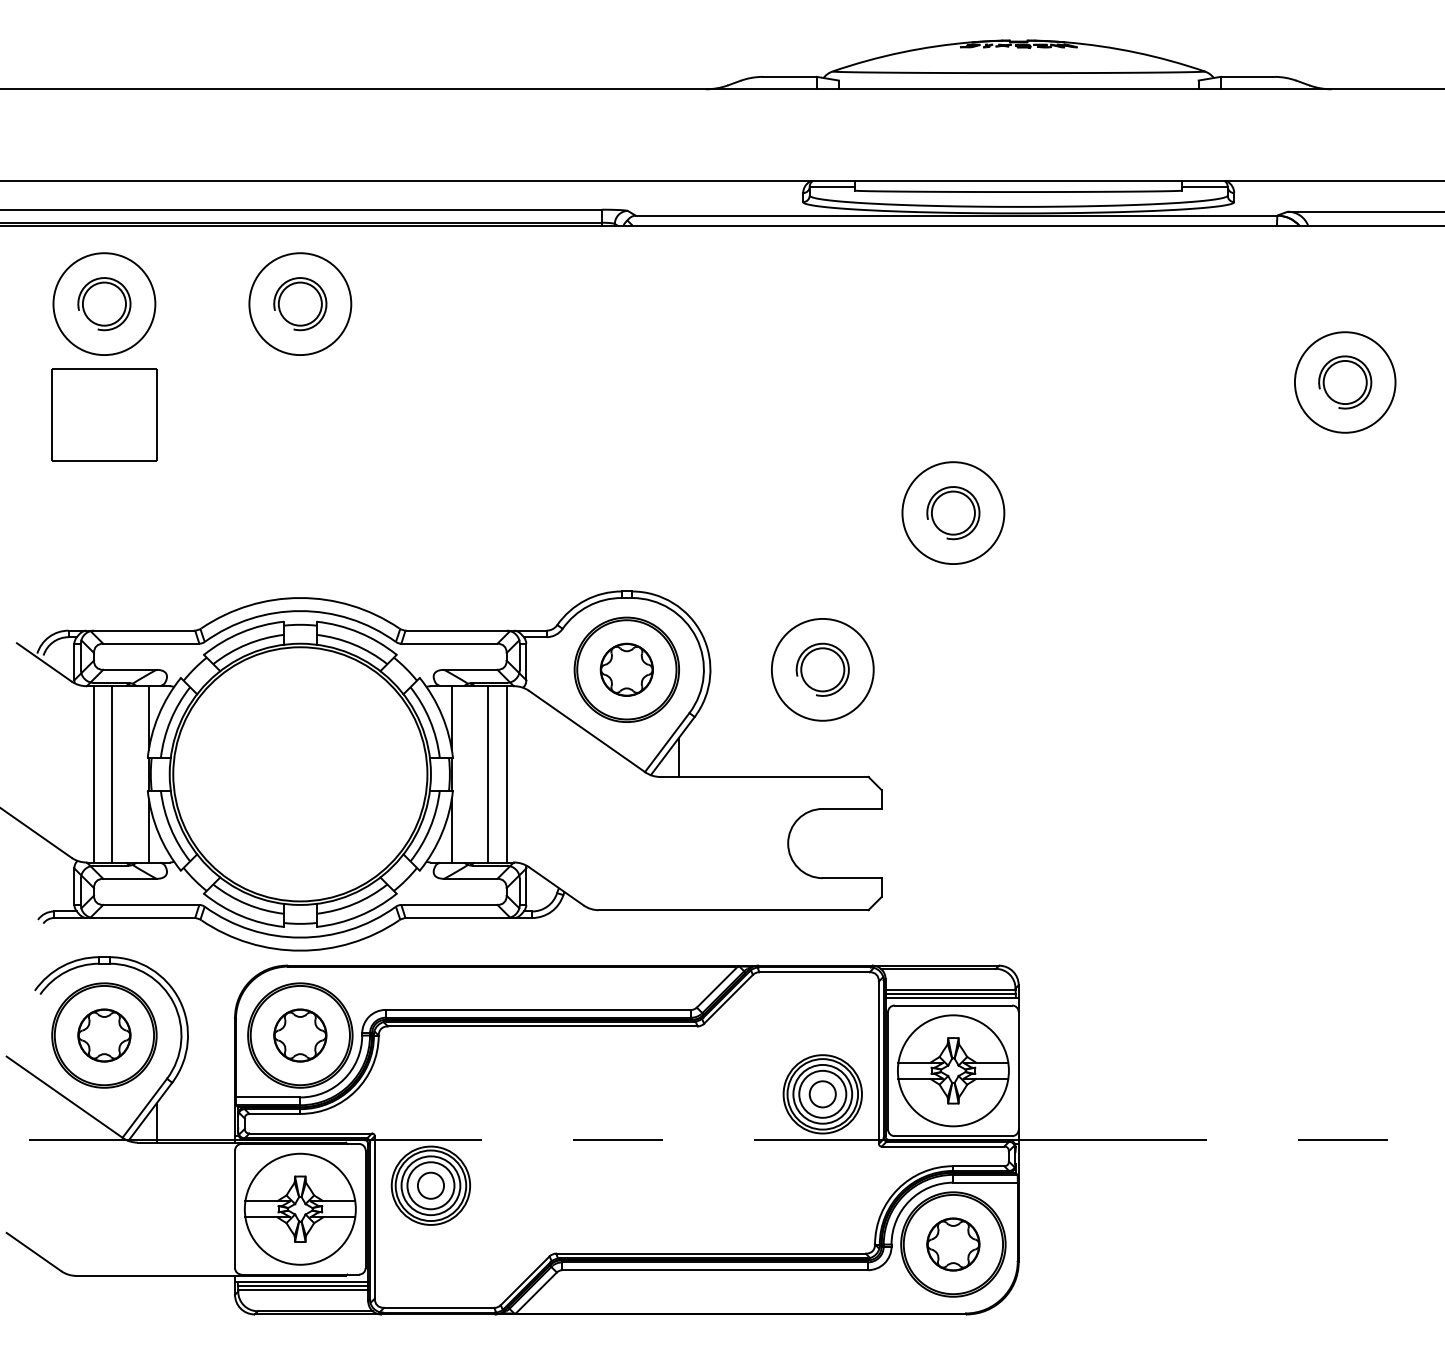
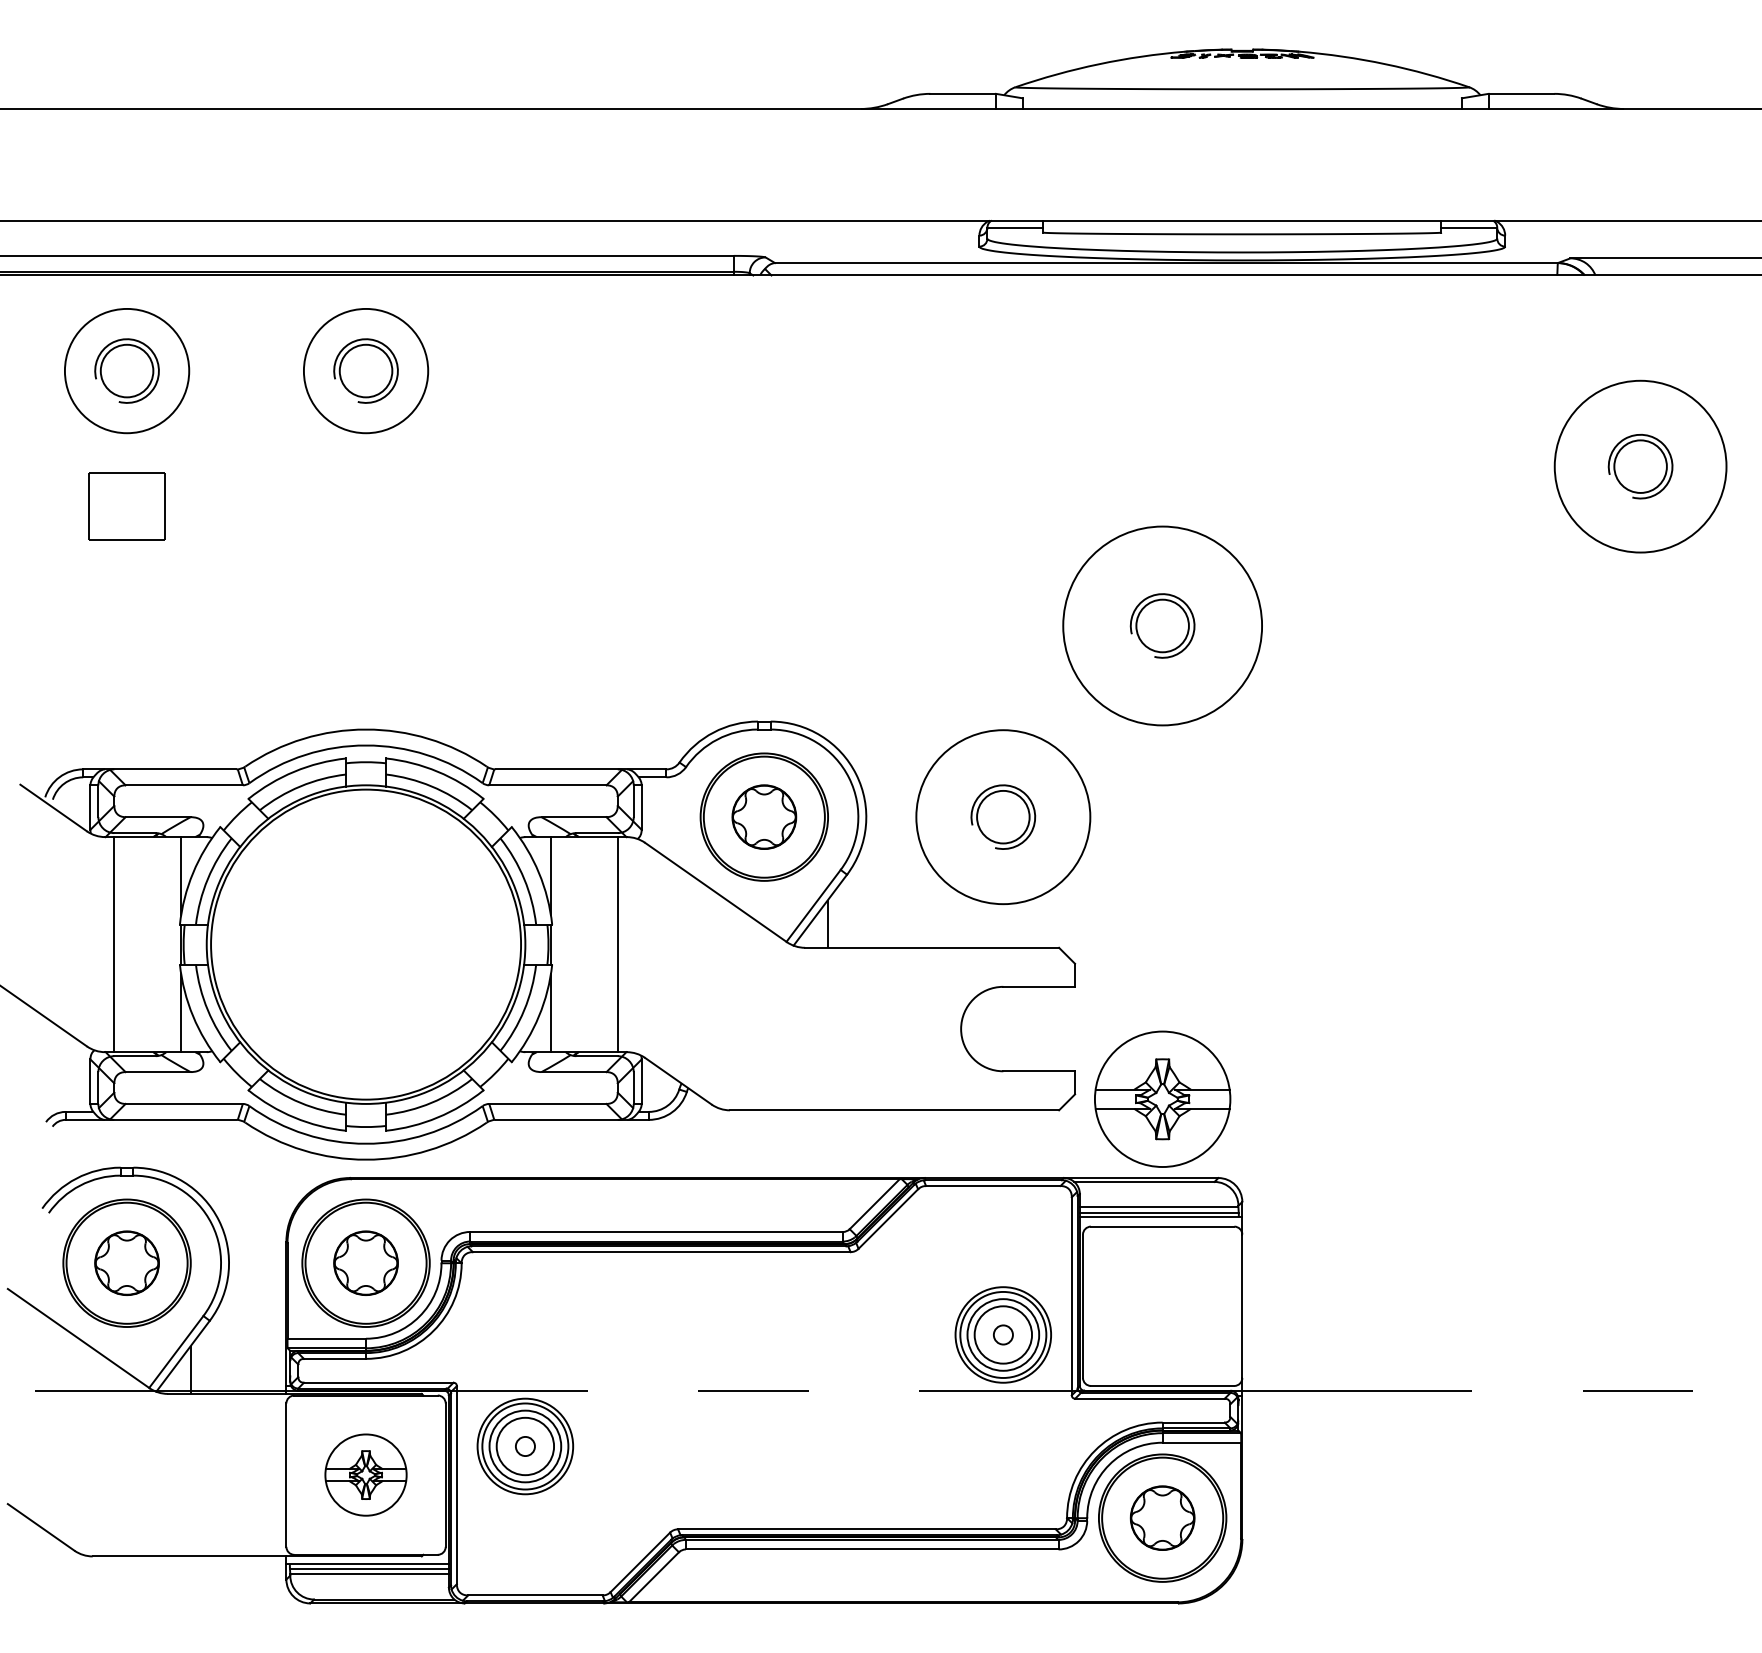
circle: (1345, 382) -> (1640, 466), size x1.4
part: (103, 415) -> (126, 506), size x0.6
circle: (953, 512) -> (1162, 625), size x1.6
circle: (822, 670) -> (1003, 817), size x1.4
line: (112, 774) -> (136, 944), removed
line: (488, 774) -> (595, 944), removed
part: (953, 1070) -> (1162, 1098), moved
circle: (822, 1093) -> (1003, 1334), size x0.6
circle: (431, 1185) -> (525, 1446), size x0.6
part: (299, 1208) -> (365, 1474), size x0.6

